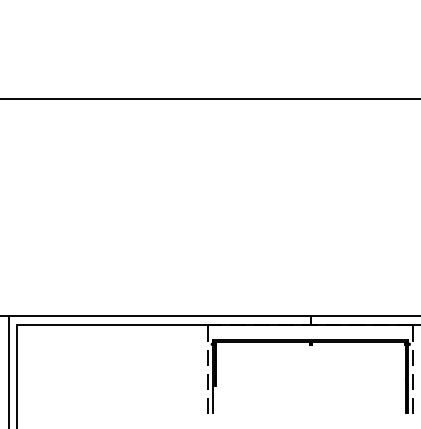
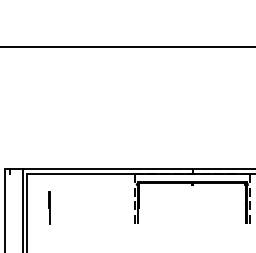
line: (56, 385) -> (49, 207), added

